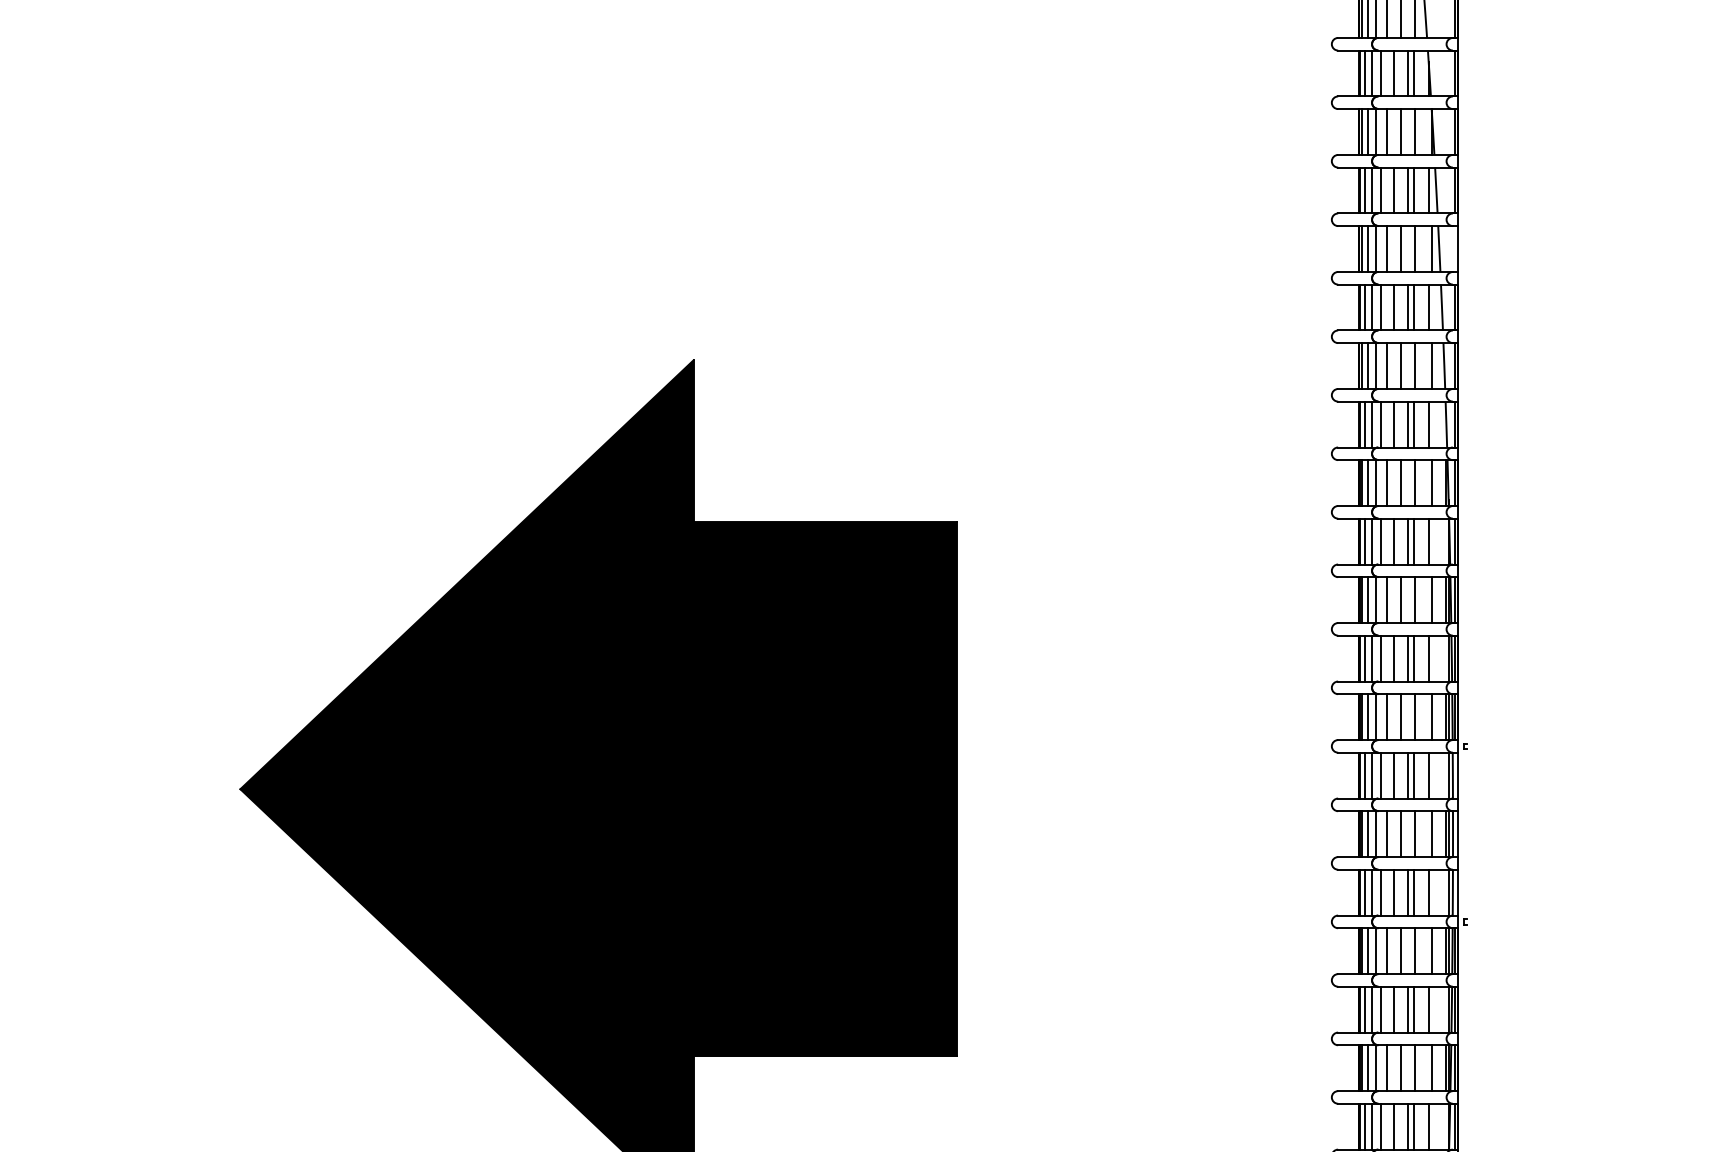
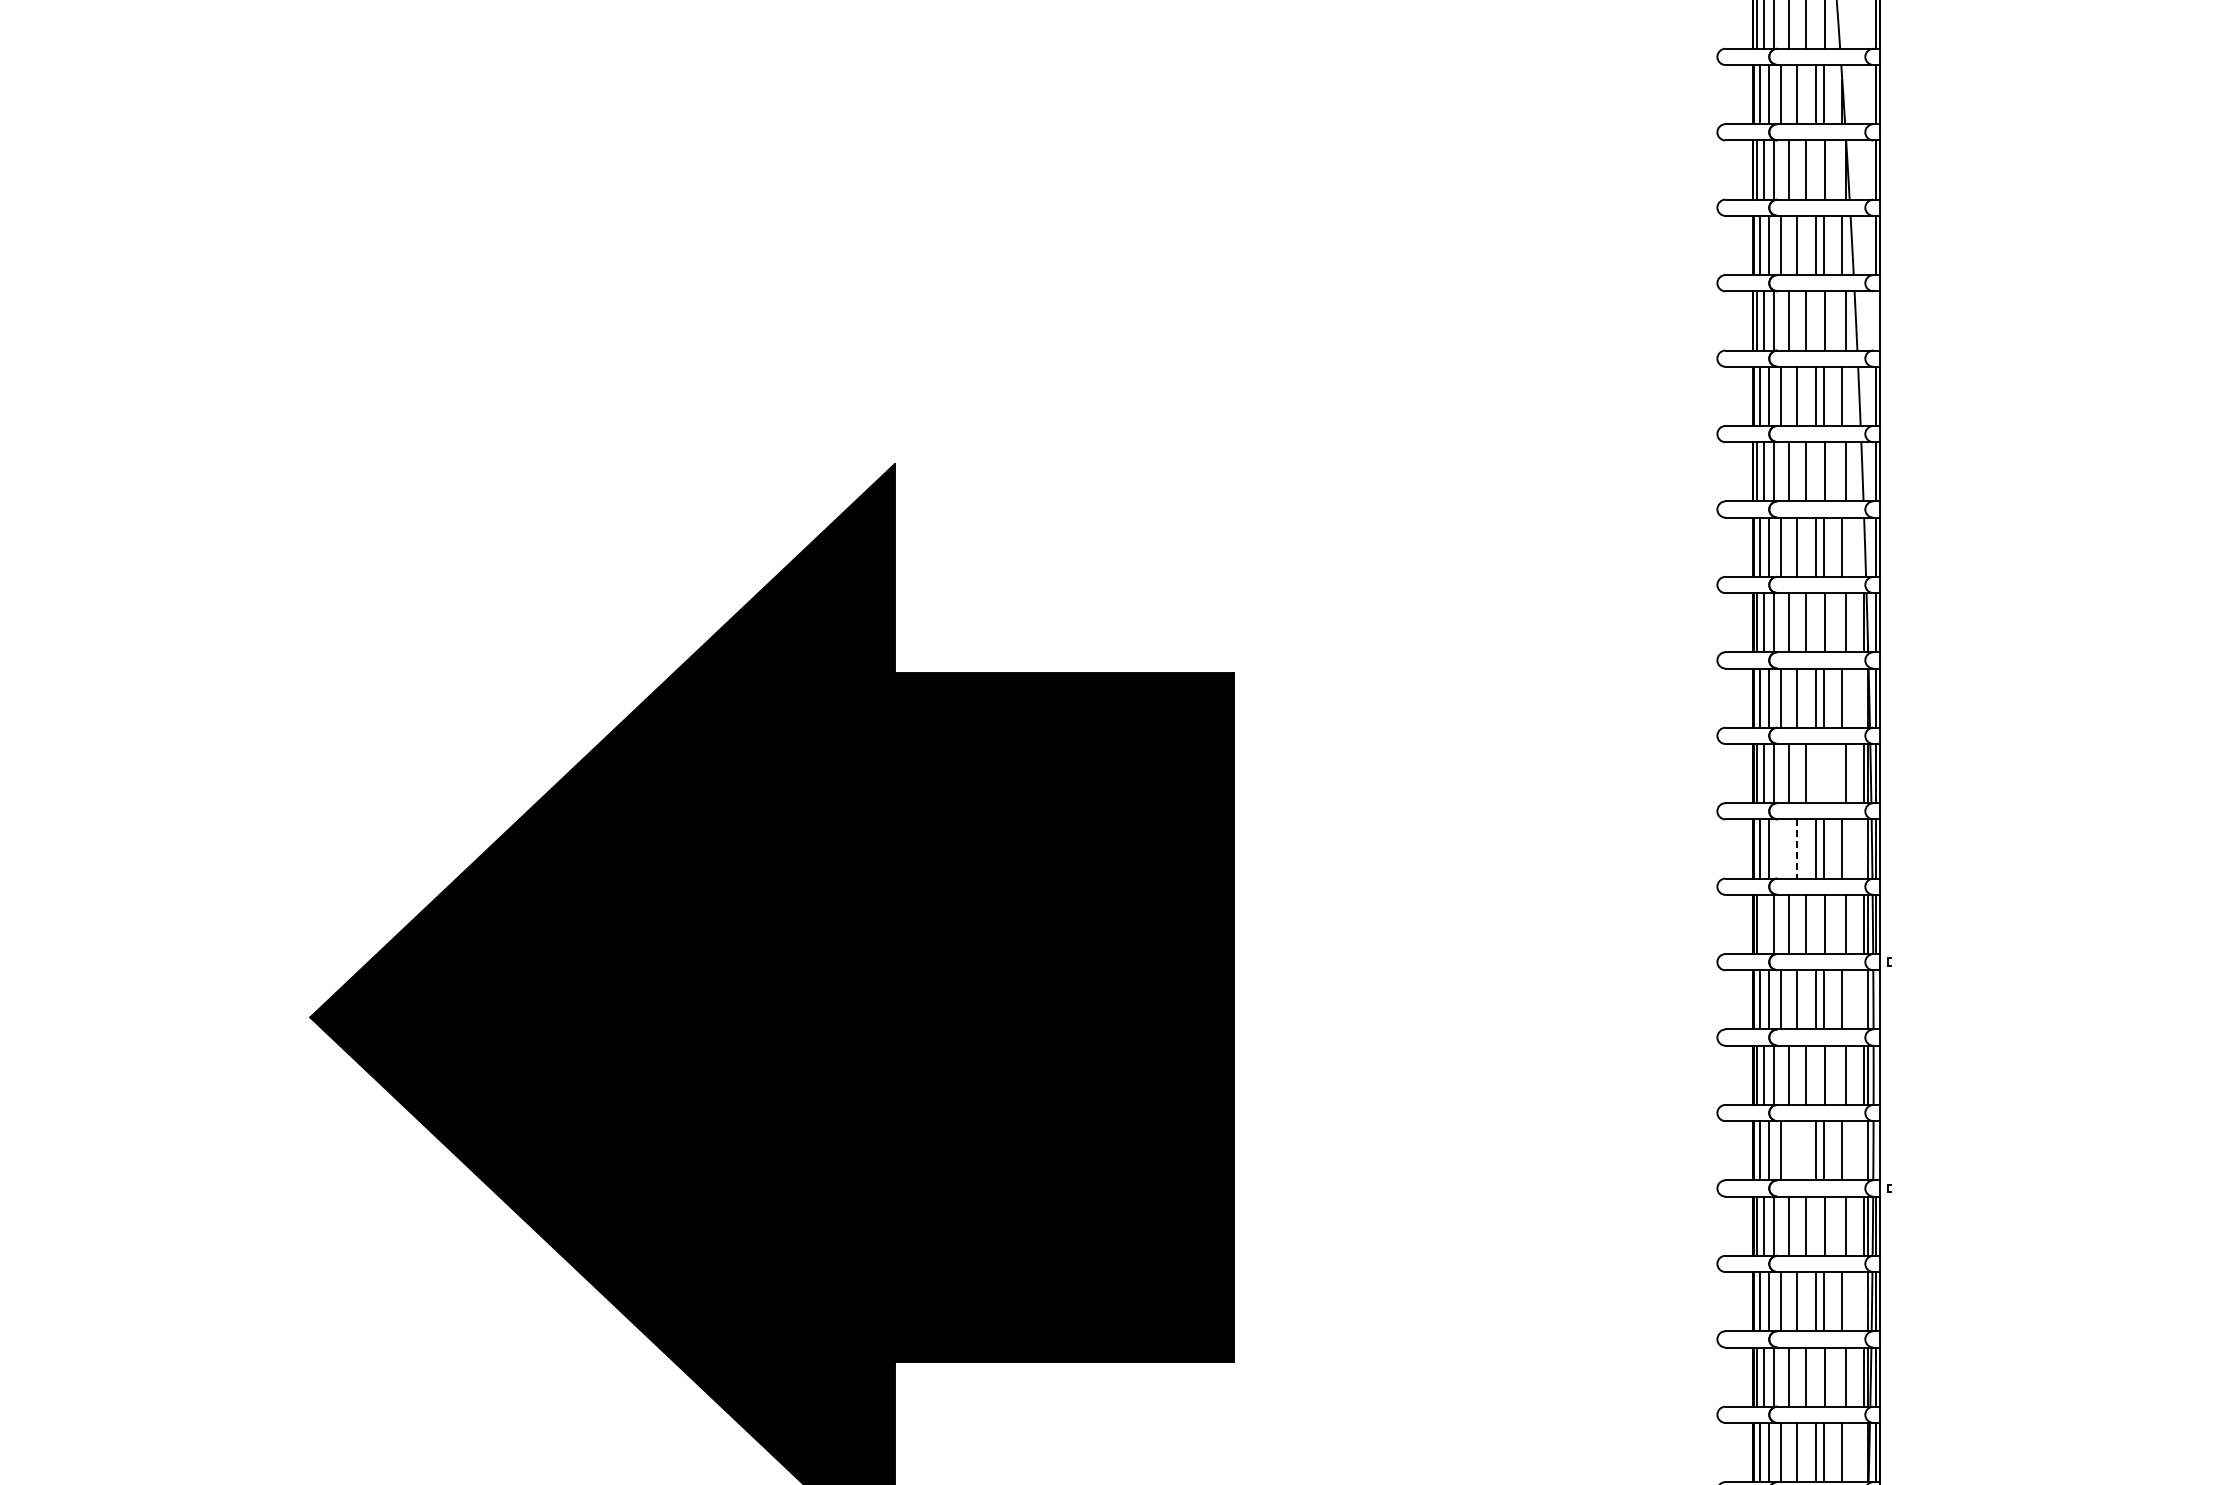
line: (1414, 600) -> (1824, 773), removed
line: (1381, 658) -> (1781, 848), removed
line: (1393, 658) -> (1797, 849), solid -> dashed
line: (1367, 717) -> (1763, 924), removed
line: (1393, 892) -> (1797, 1150), removed

